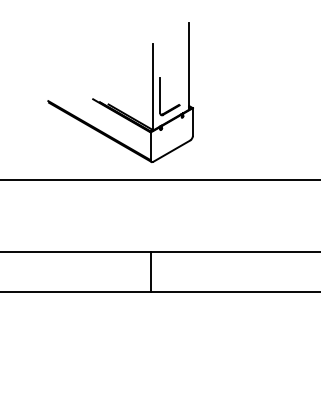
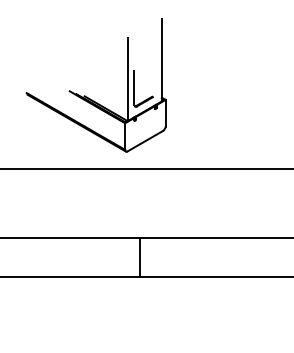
part: (114, 106) -> (90, 98), moved

